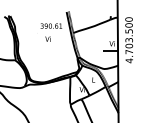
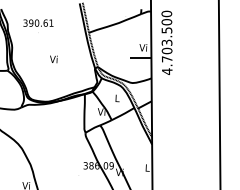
text: (51, 25) -> (38, 22), moved
text: (47, 39) -> (53, 59), moved

